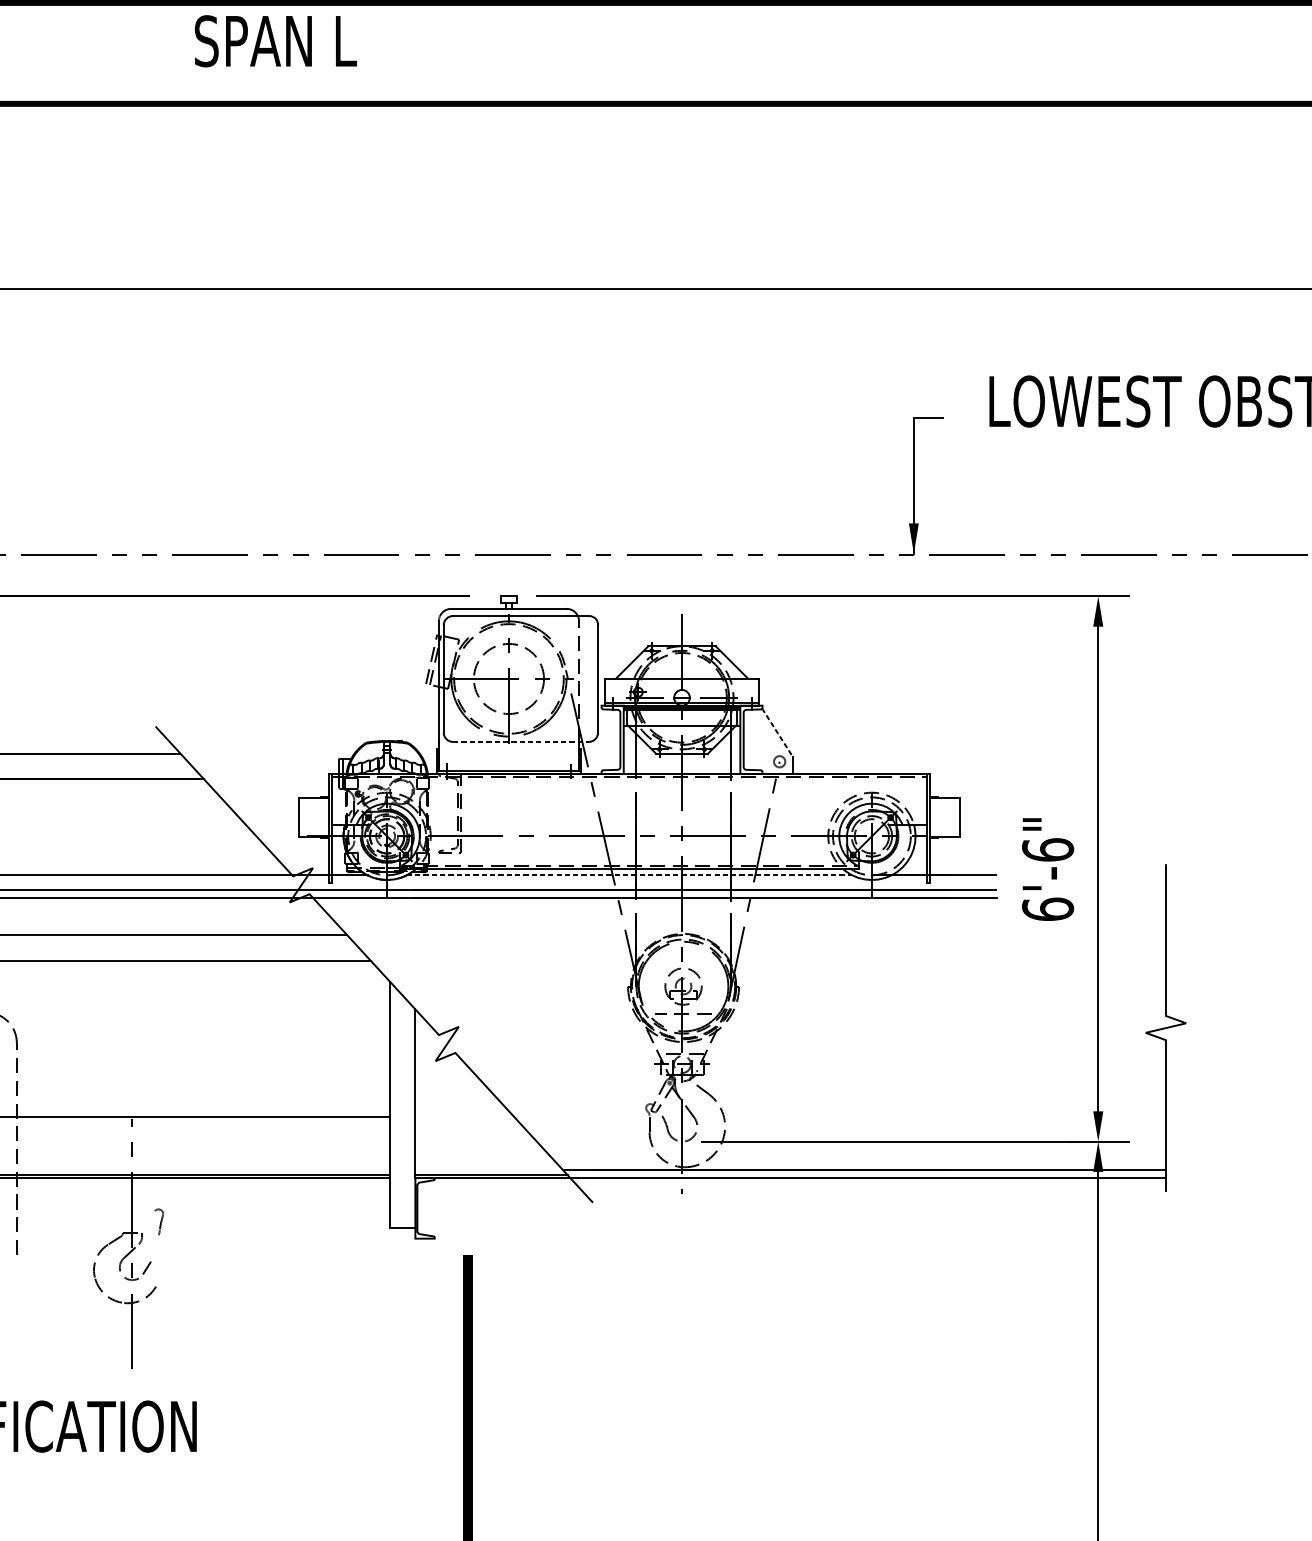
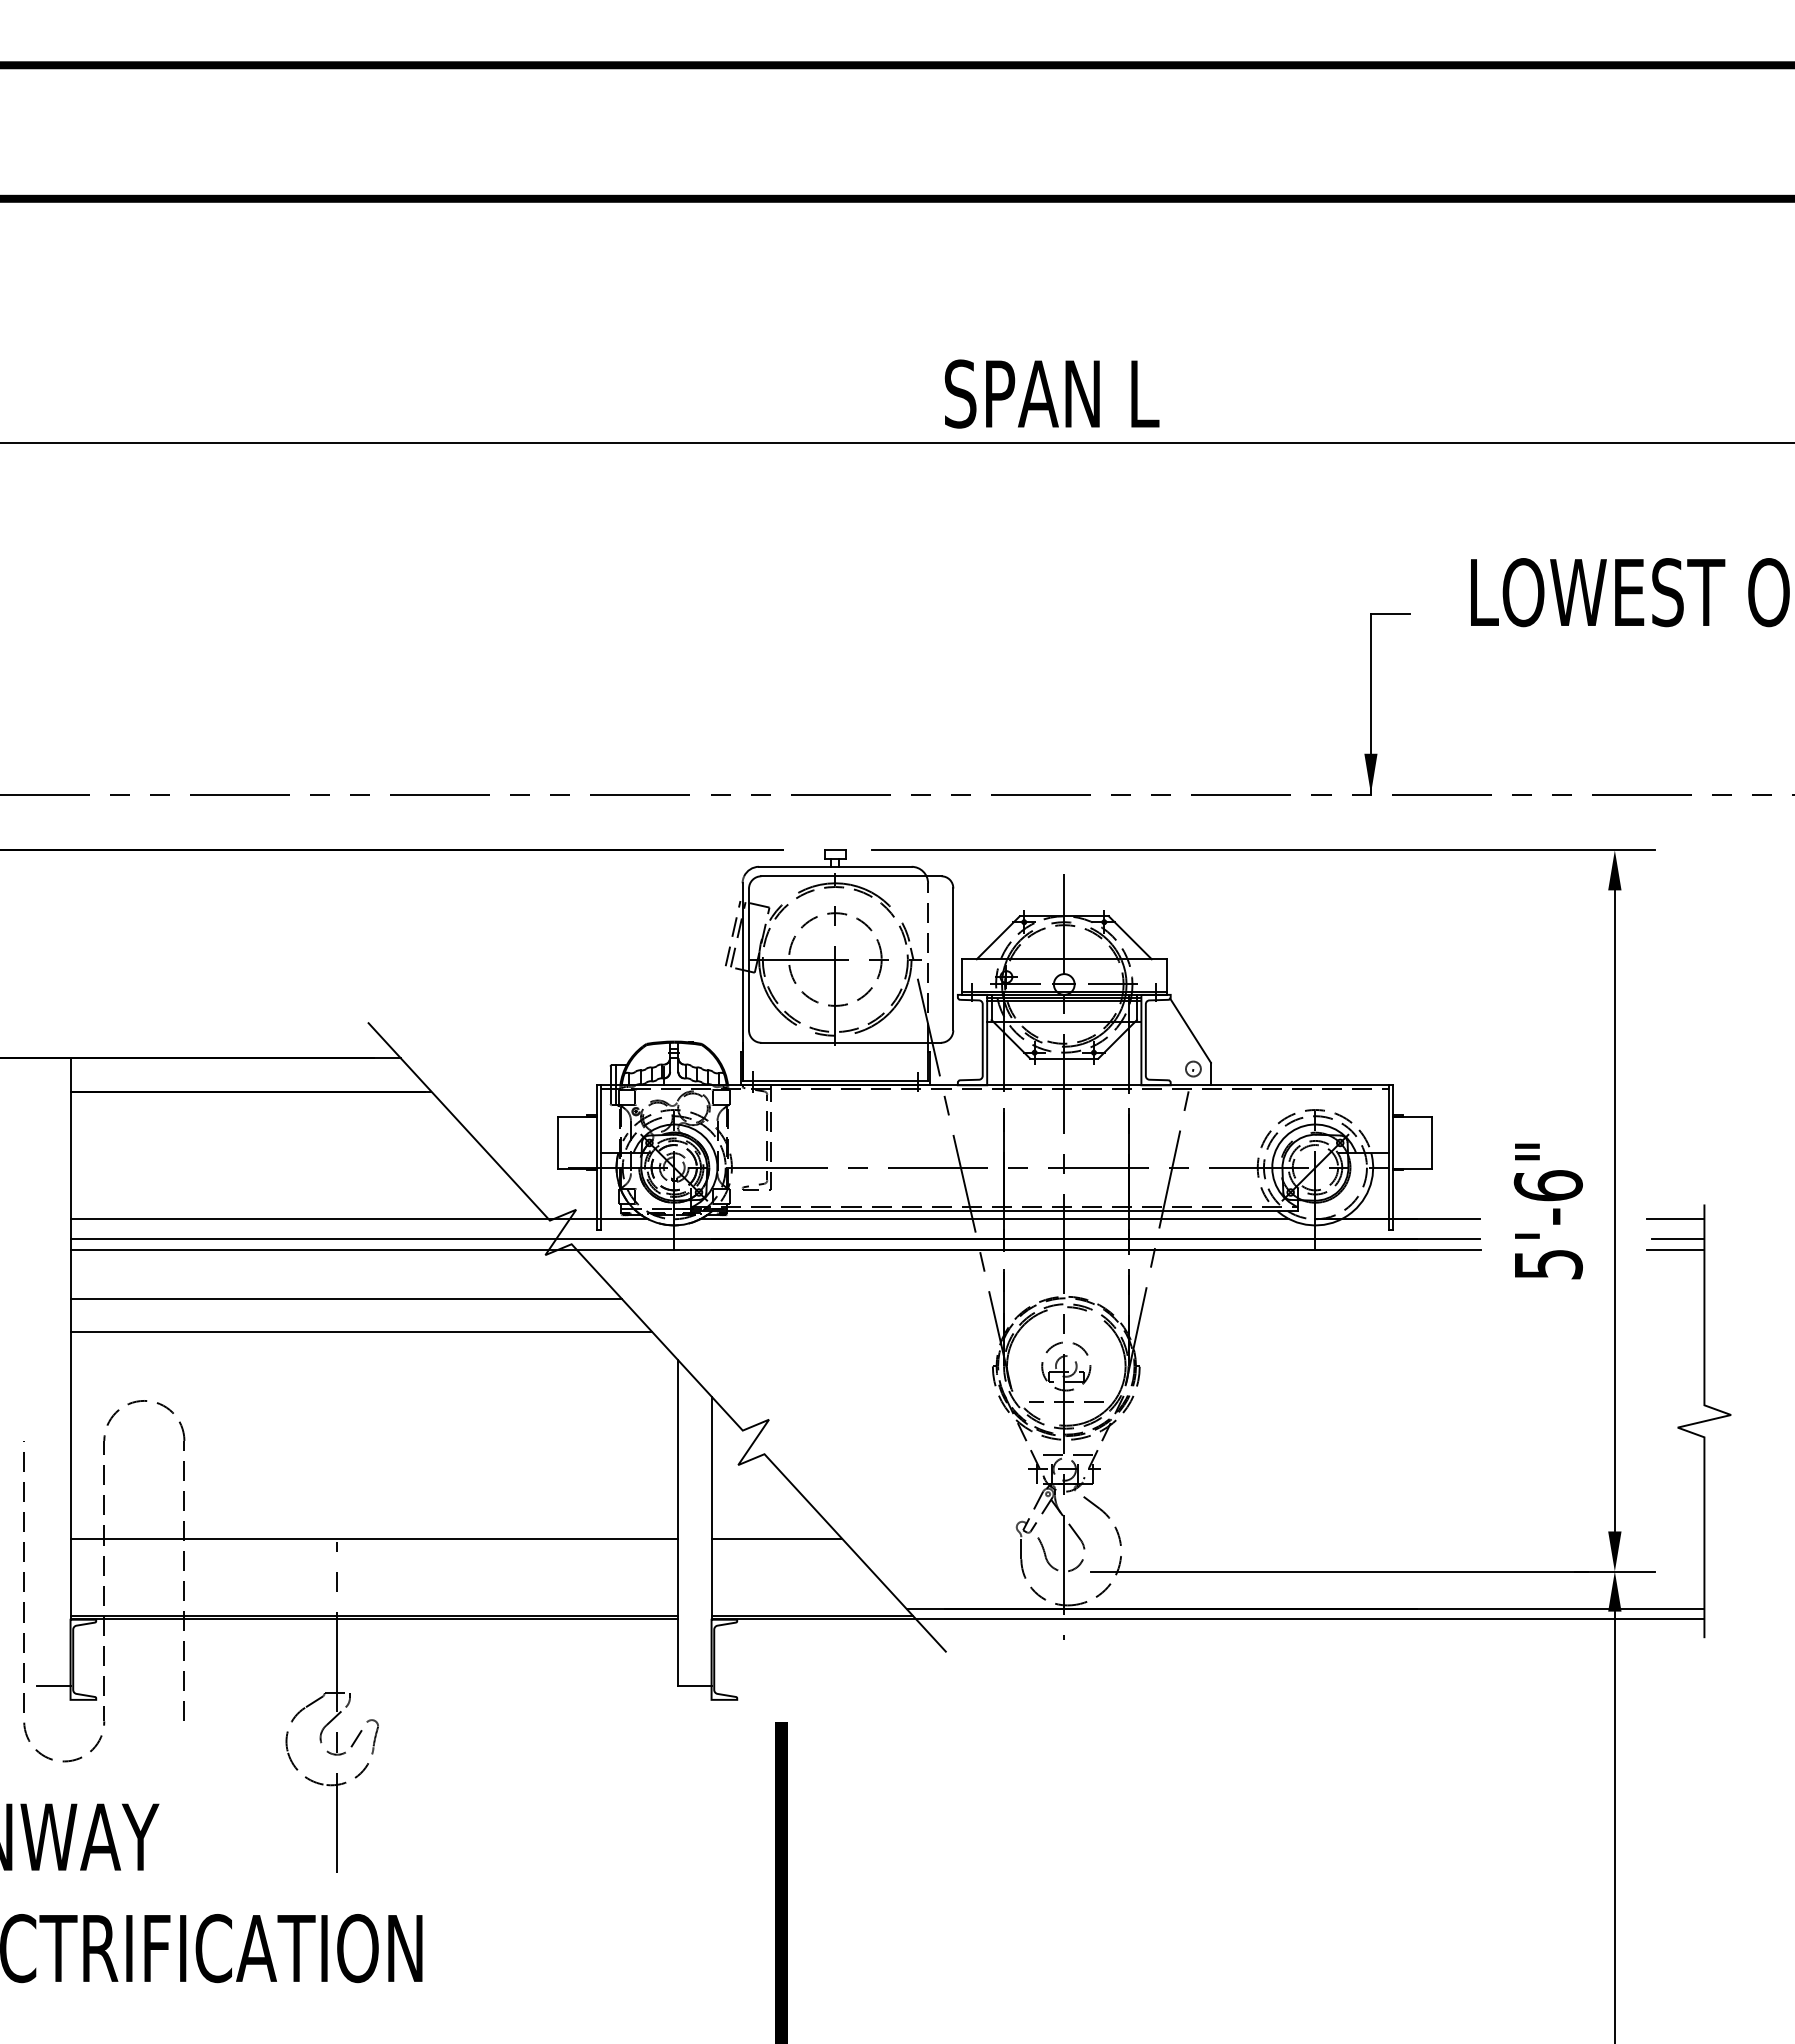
text: (275, 40) -> (1051, 393), moved
line: (777, 733) -> (1190, 1031), dashed -> solid
line: (521, 741) -> (851, 1042), dashed -> solid
line: (629, 875) -> (994, 1219), dashed -> solid
line: (1144, 875) -> (1675, 1219), added
line: (1145, 890) -> (1677, 1239), added
line: (1144, 898) -> (1675, 1249), added
text: (1047, 908) -> (1547, 1263), 6'-6" -> 5'-6"
line: (464, 1116) -> (776, 1538), added
part: (159, 1221) -> (372, 1736), moved

